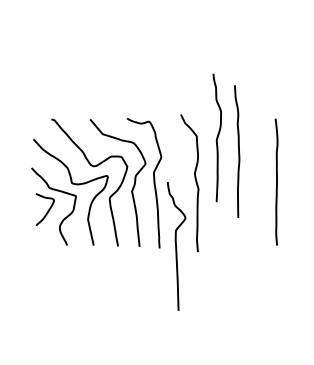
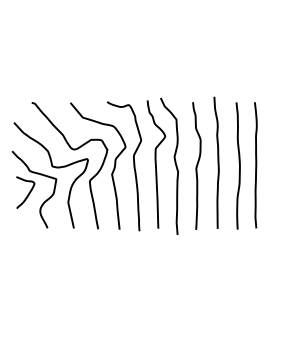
curve: (216, 137) -> (196, 165), moved
curve: (238, 151) -> (217, 162), moved
curve: (259, 182) -> (238, 165), added
curve: (176, 246) -> (156, 164), moved

